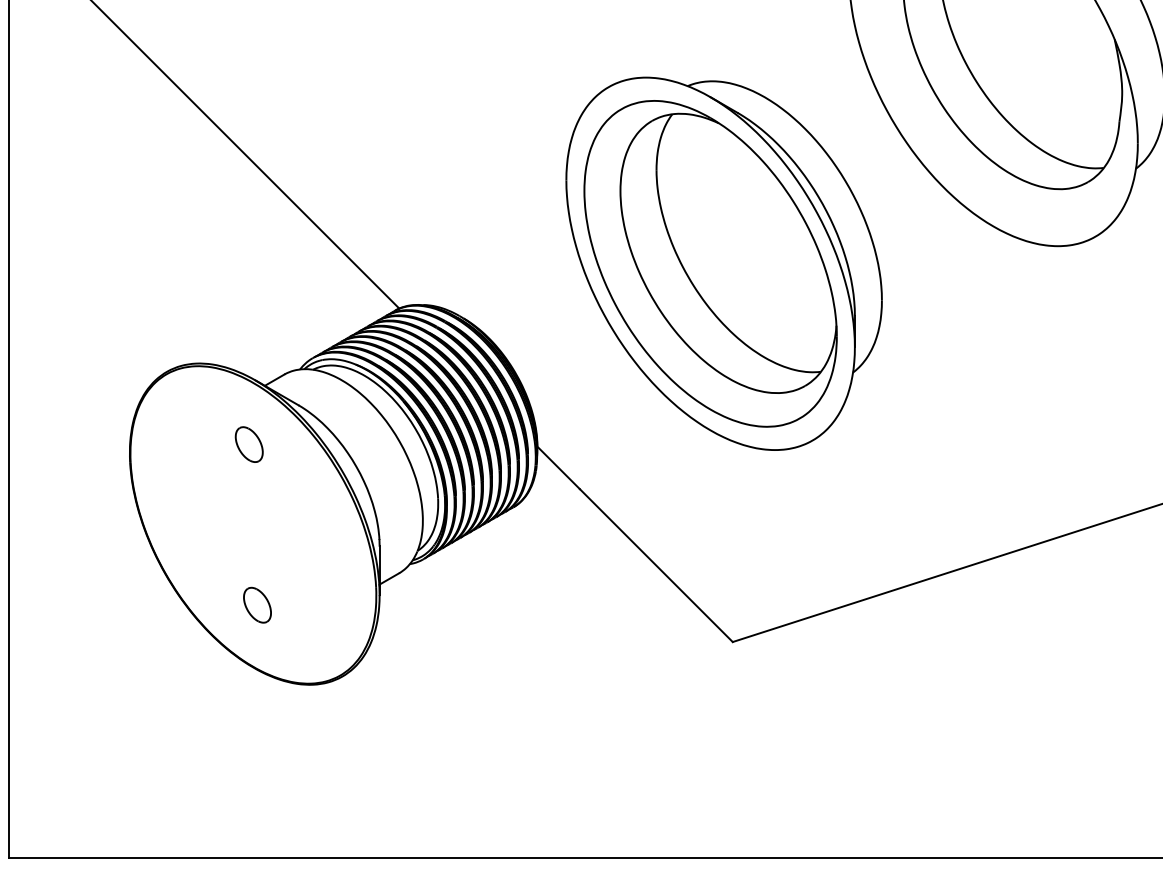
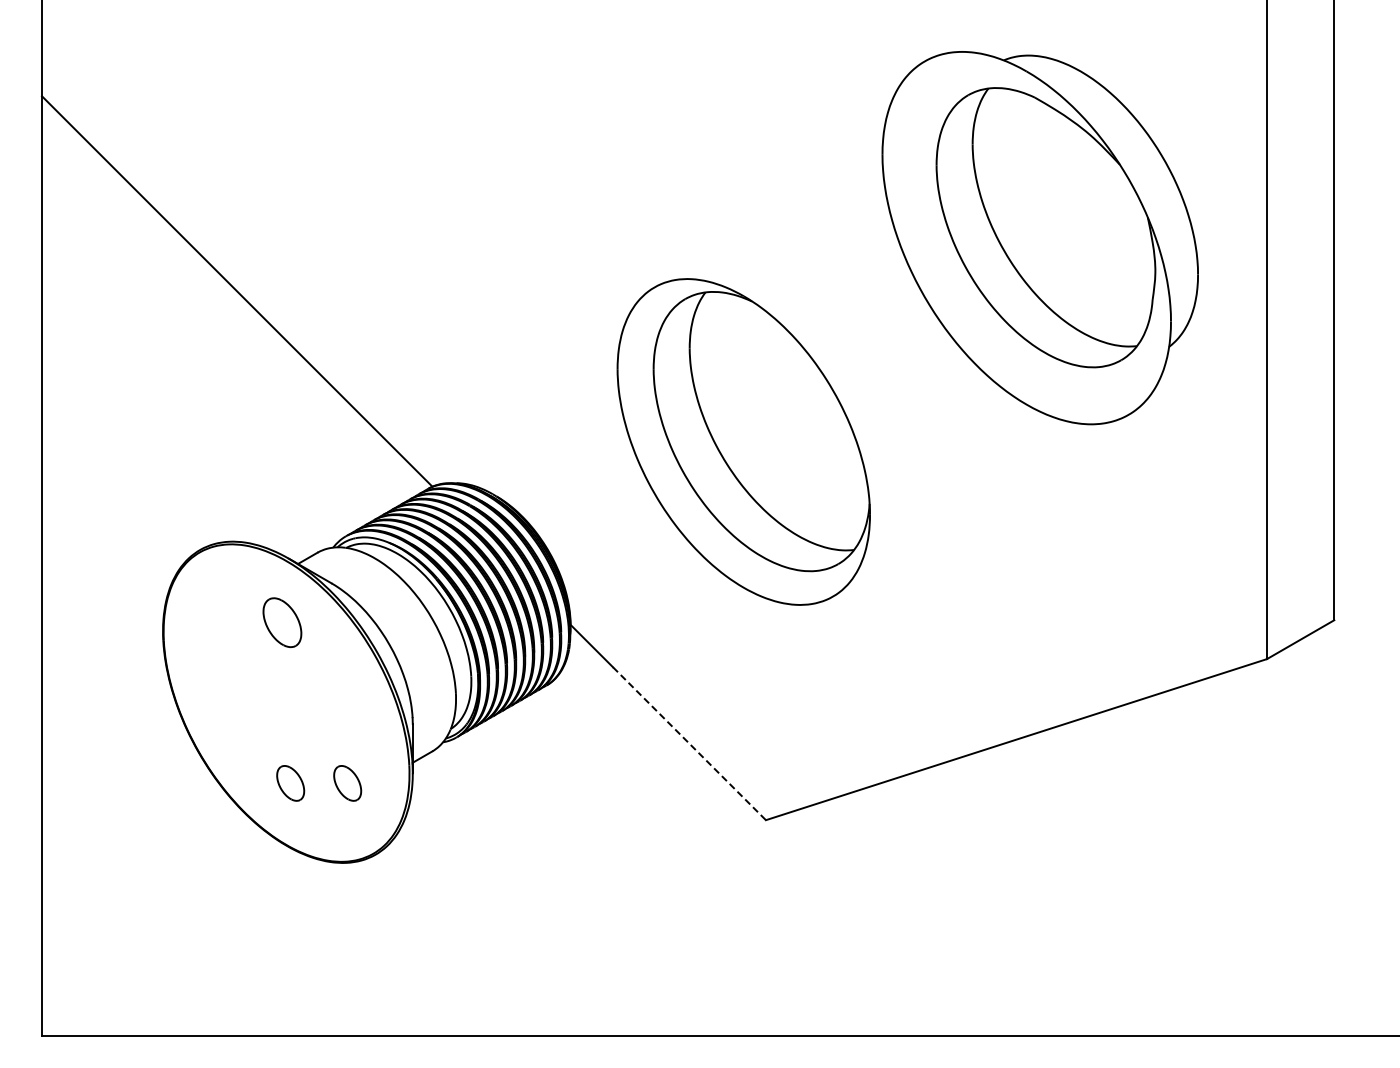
part: (723, 263) -> (756, 441), removed
part: (249, 444) -> (282, 622), size x1.4
line: (656, 566) -> (689, 744), solid -> dashed
part: (314, 605) -> (347, 783), added

